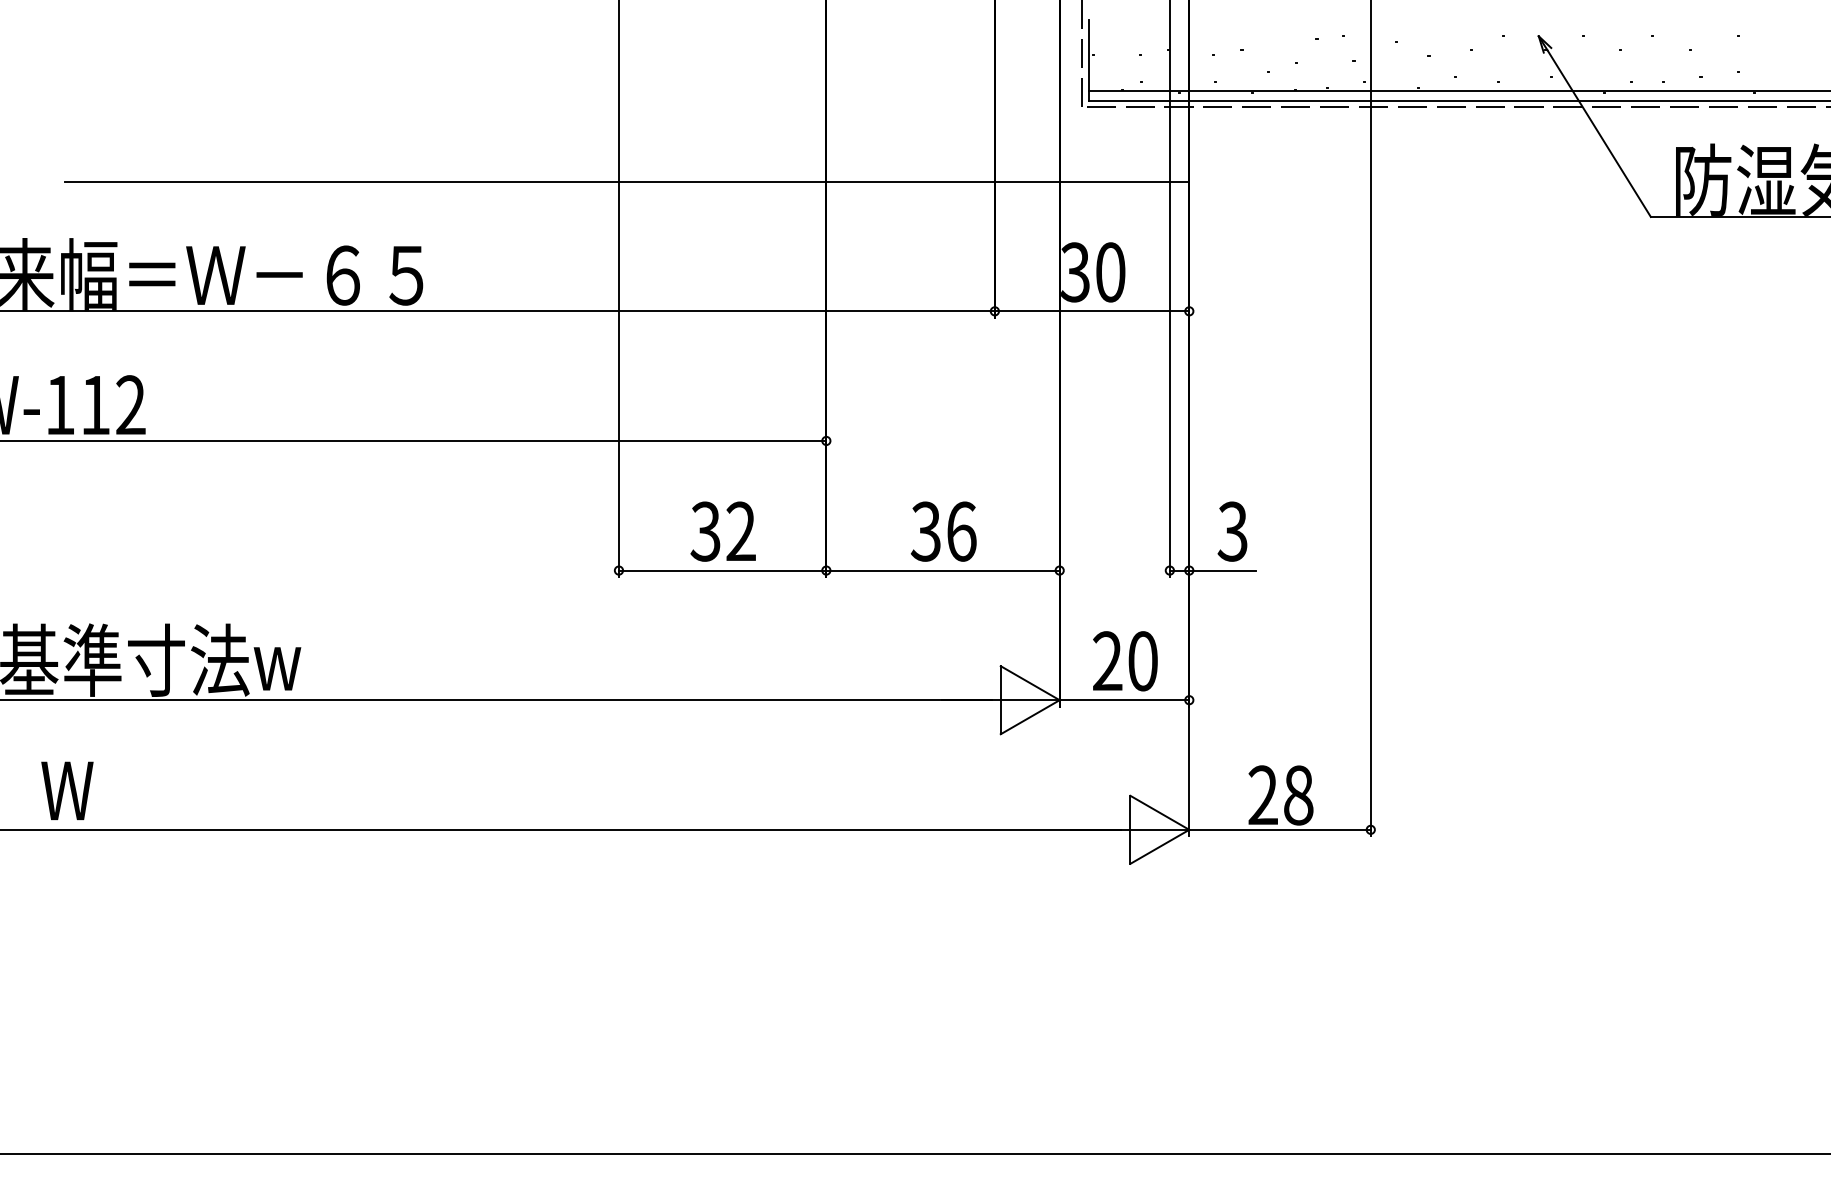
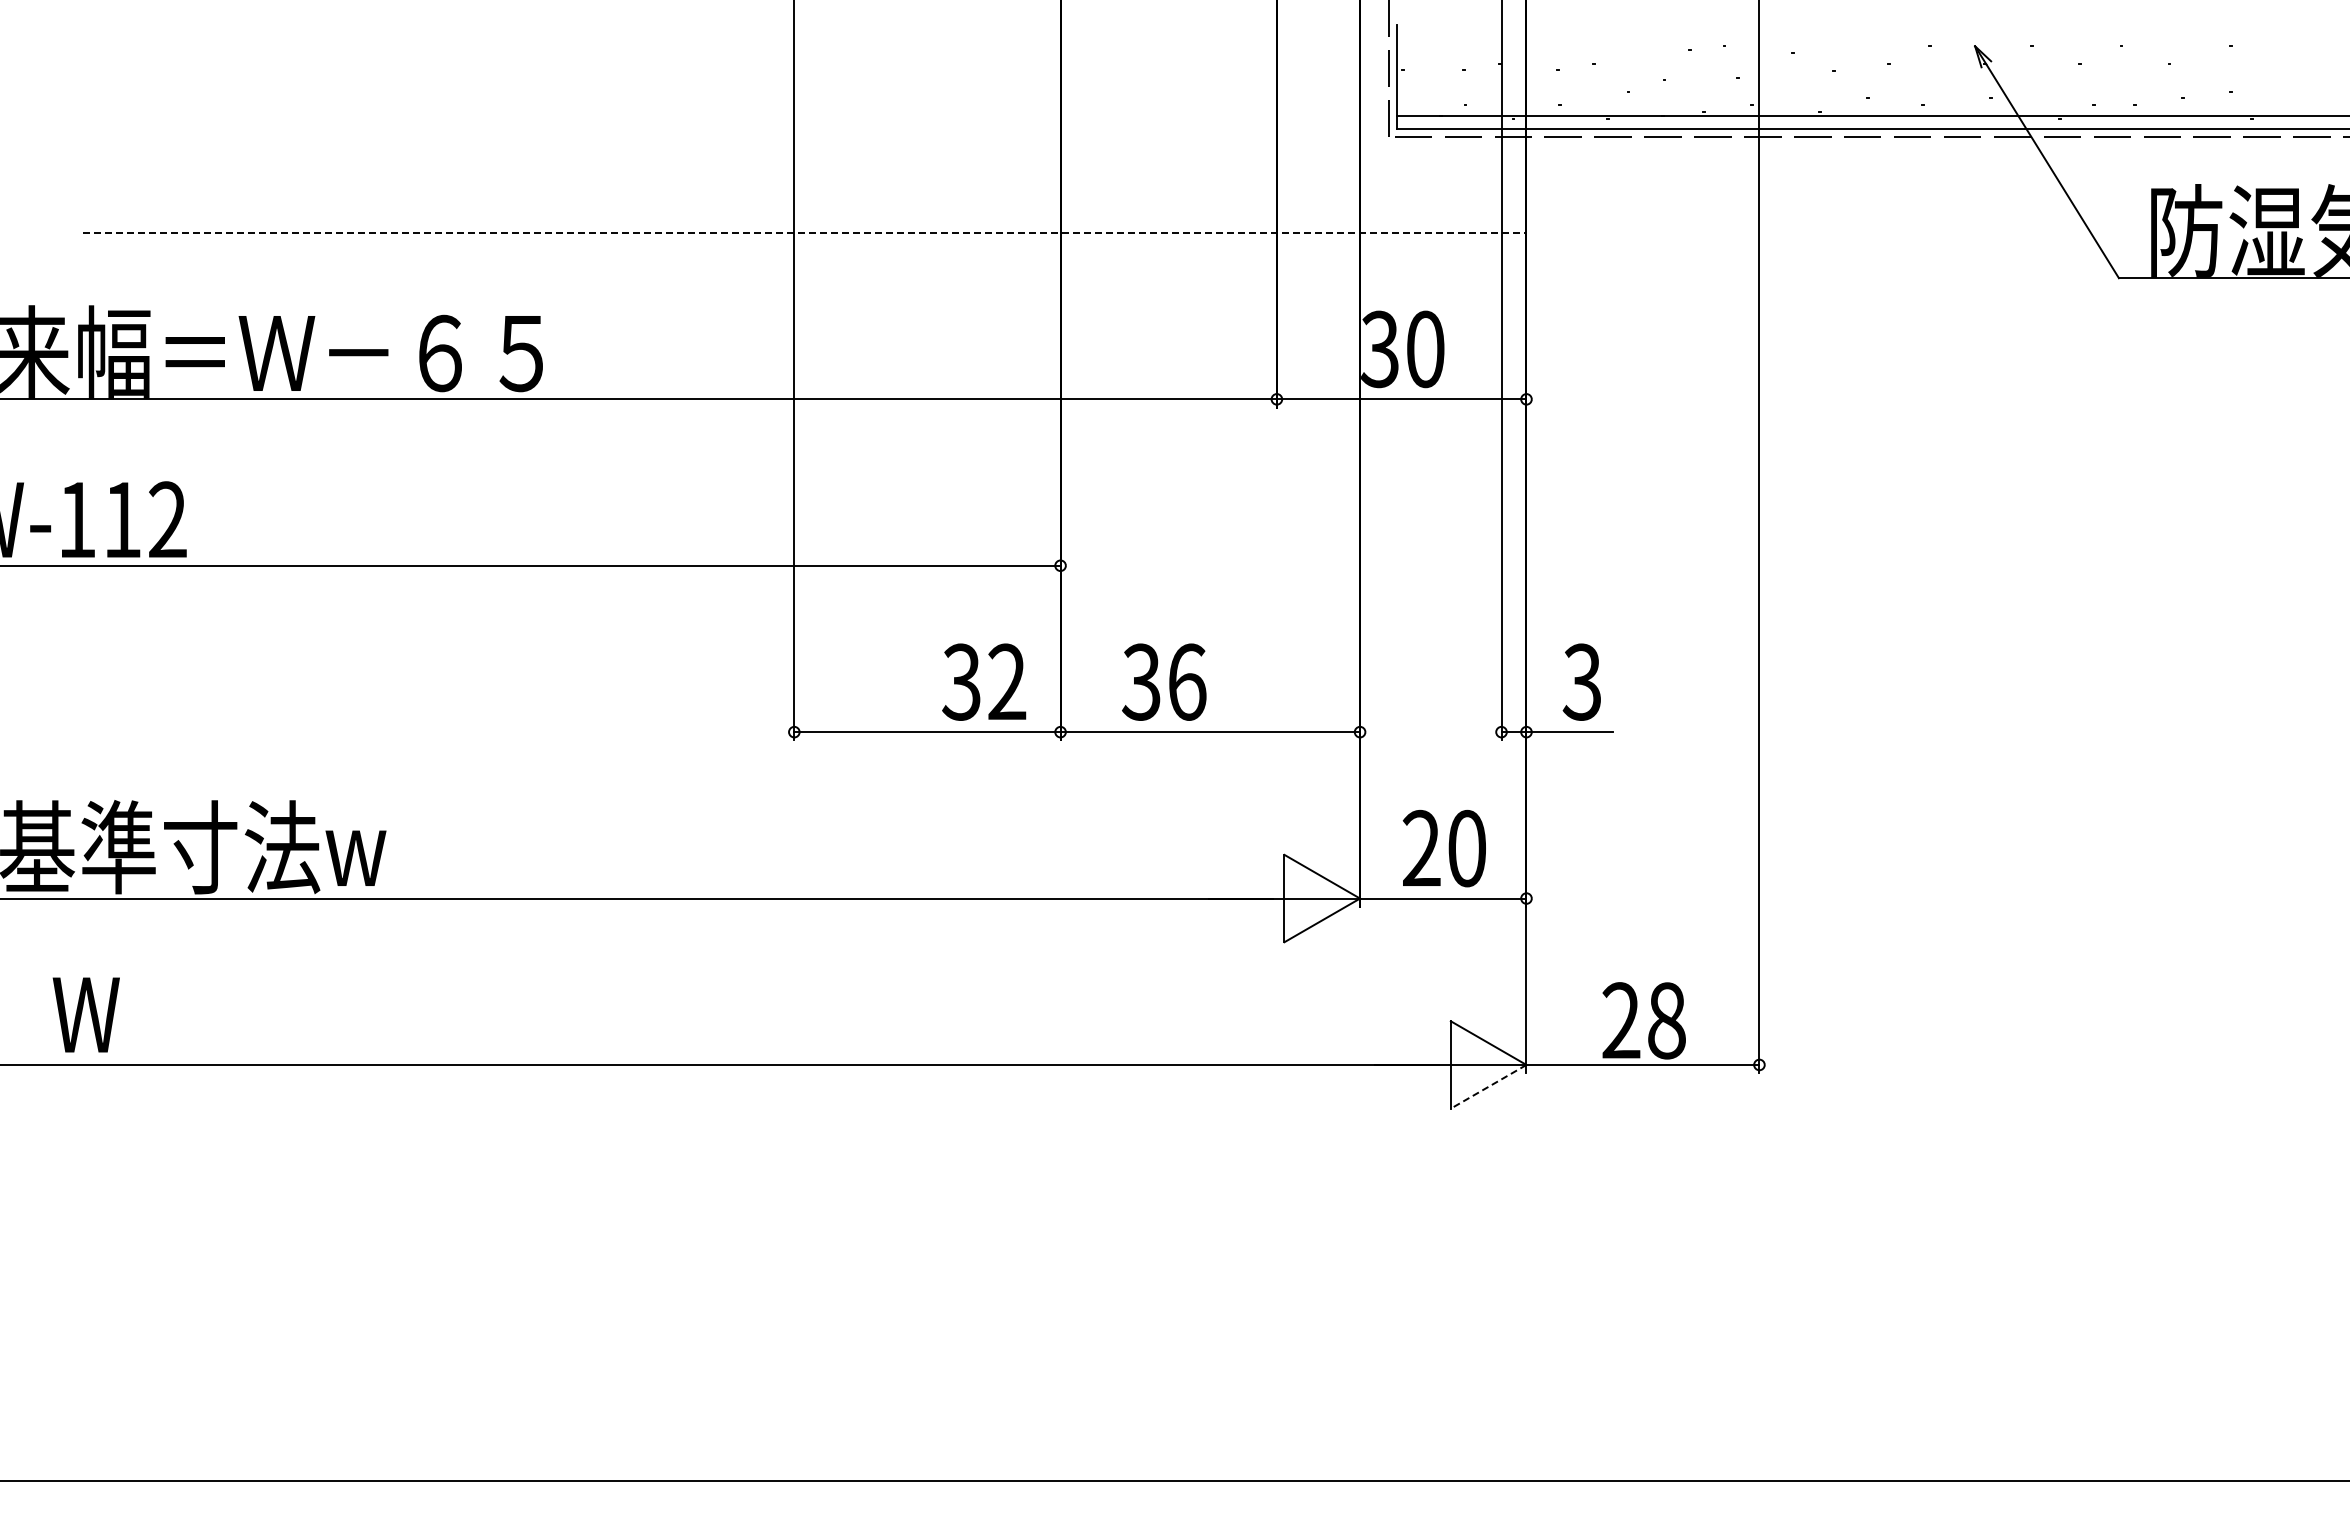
line: (626, 181) -> (804, 232), solid -> dashed
text: (723, 531) -> (984, 681), moved
text: (943, 531) -> (1164, 681), moved
line: (1159, 846) -> (1488, 1086), solid -> dashed

